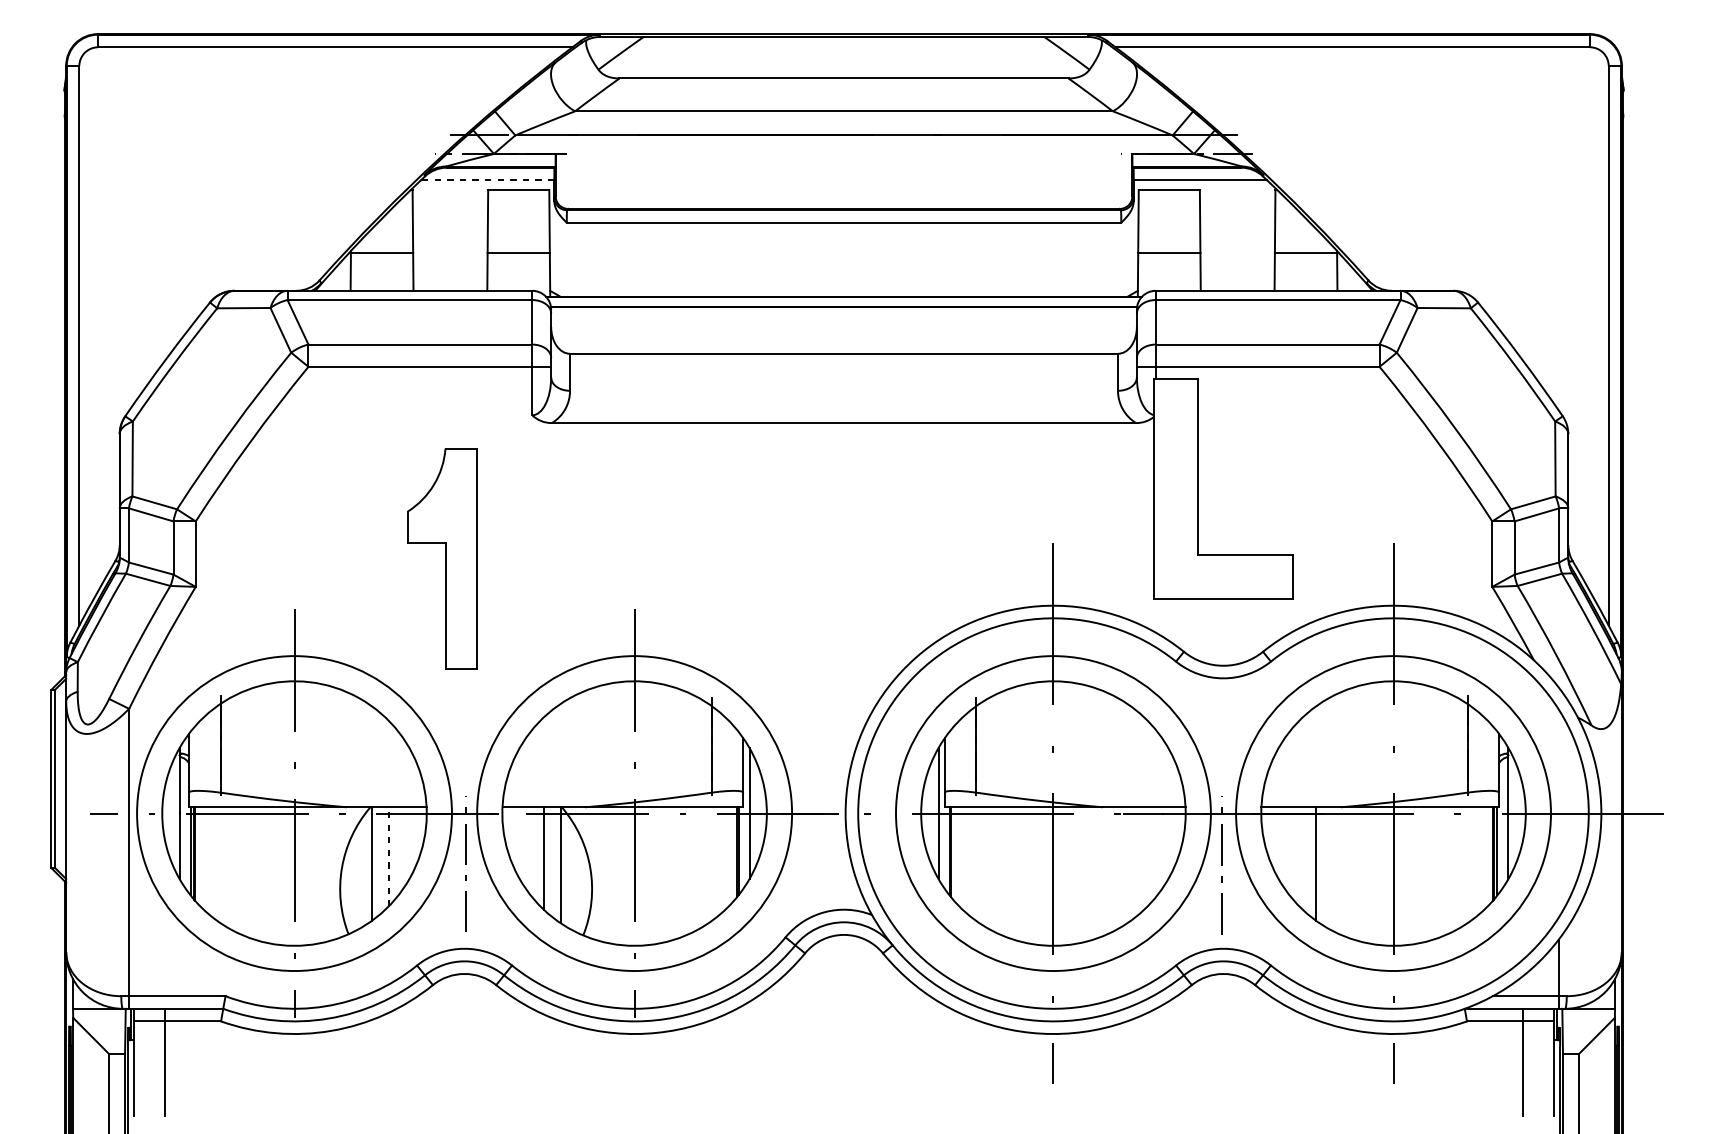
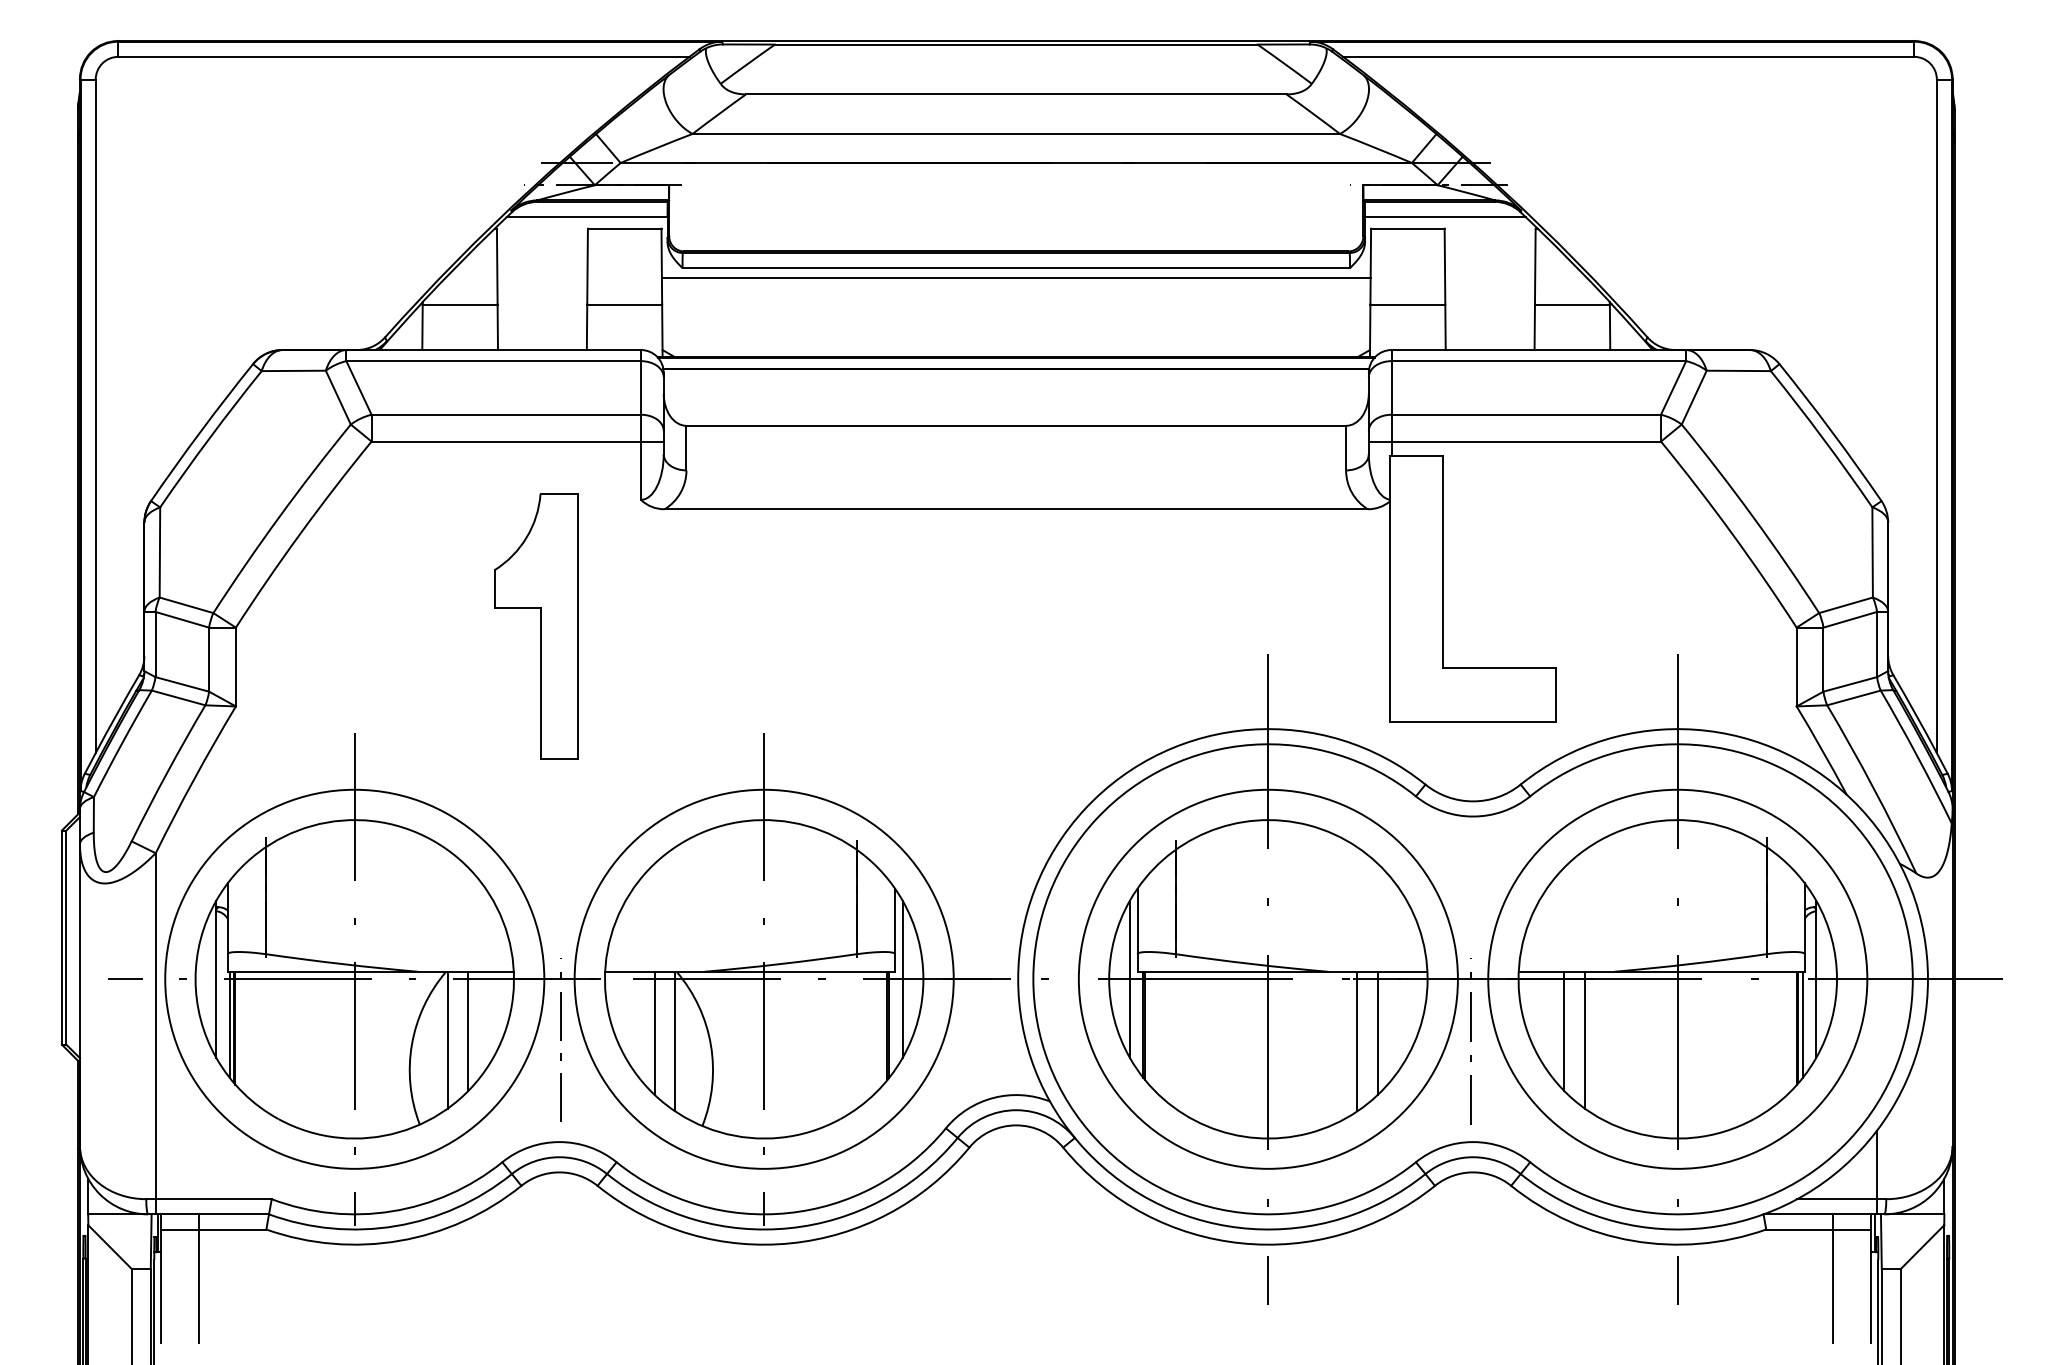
line: (487, 179) -> (586, 216), dashed -> solid
line: (843, 231) -> (1015, 278), added
part: (442, 558) -> (536, 626), moved
line: (388, 856) -> (468, 1031), dashed -> solid
line: (1299, 856) -> (1564, 1031), added
line: (1144, 857) -> (1377, 1032), added
line: (1127, 865) -> (1357, 1041), added

